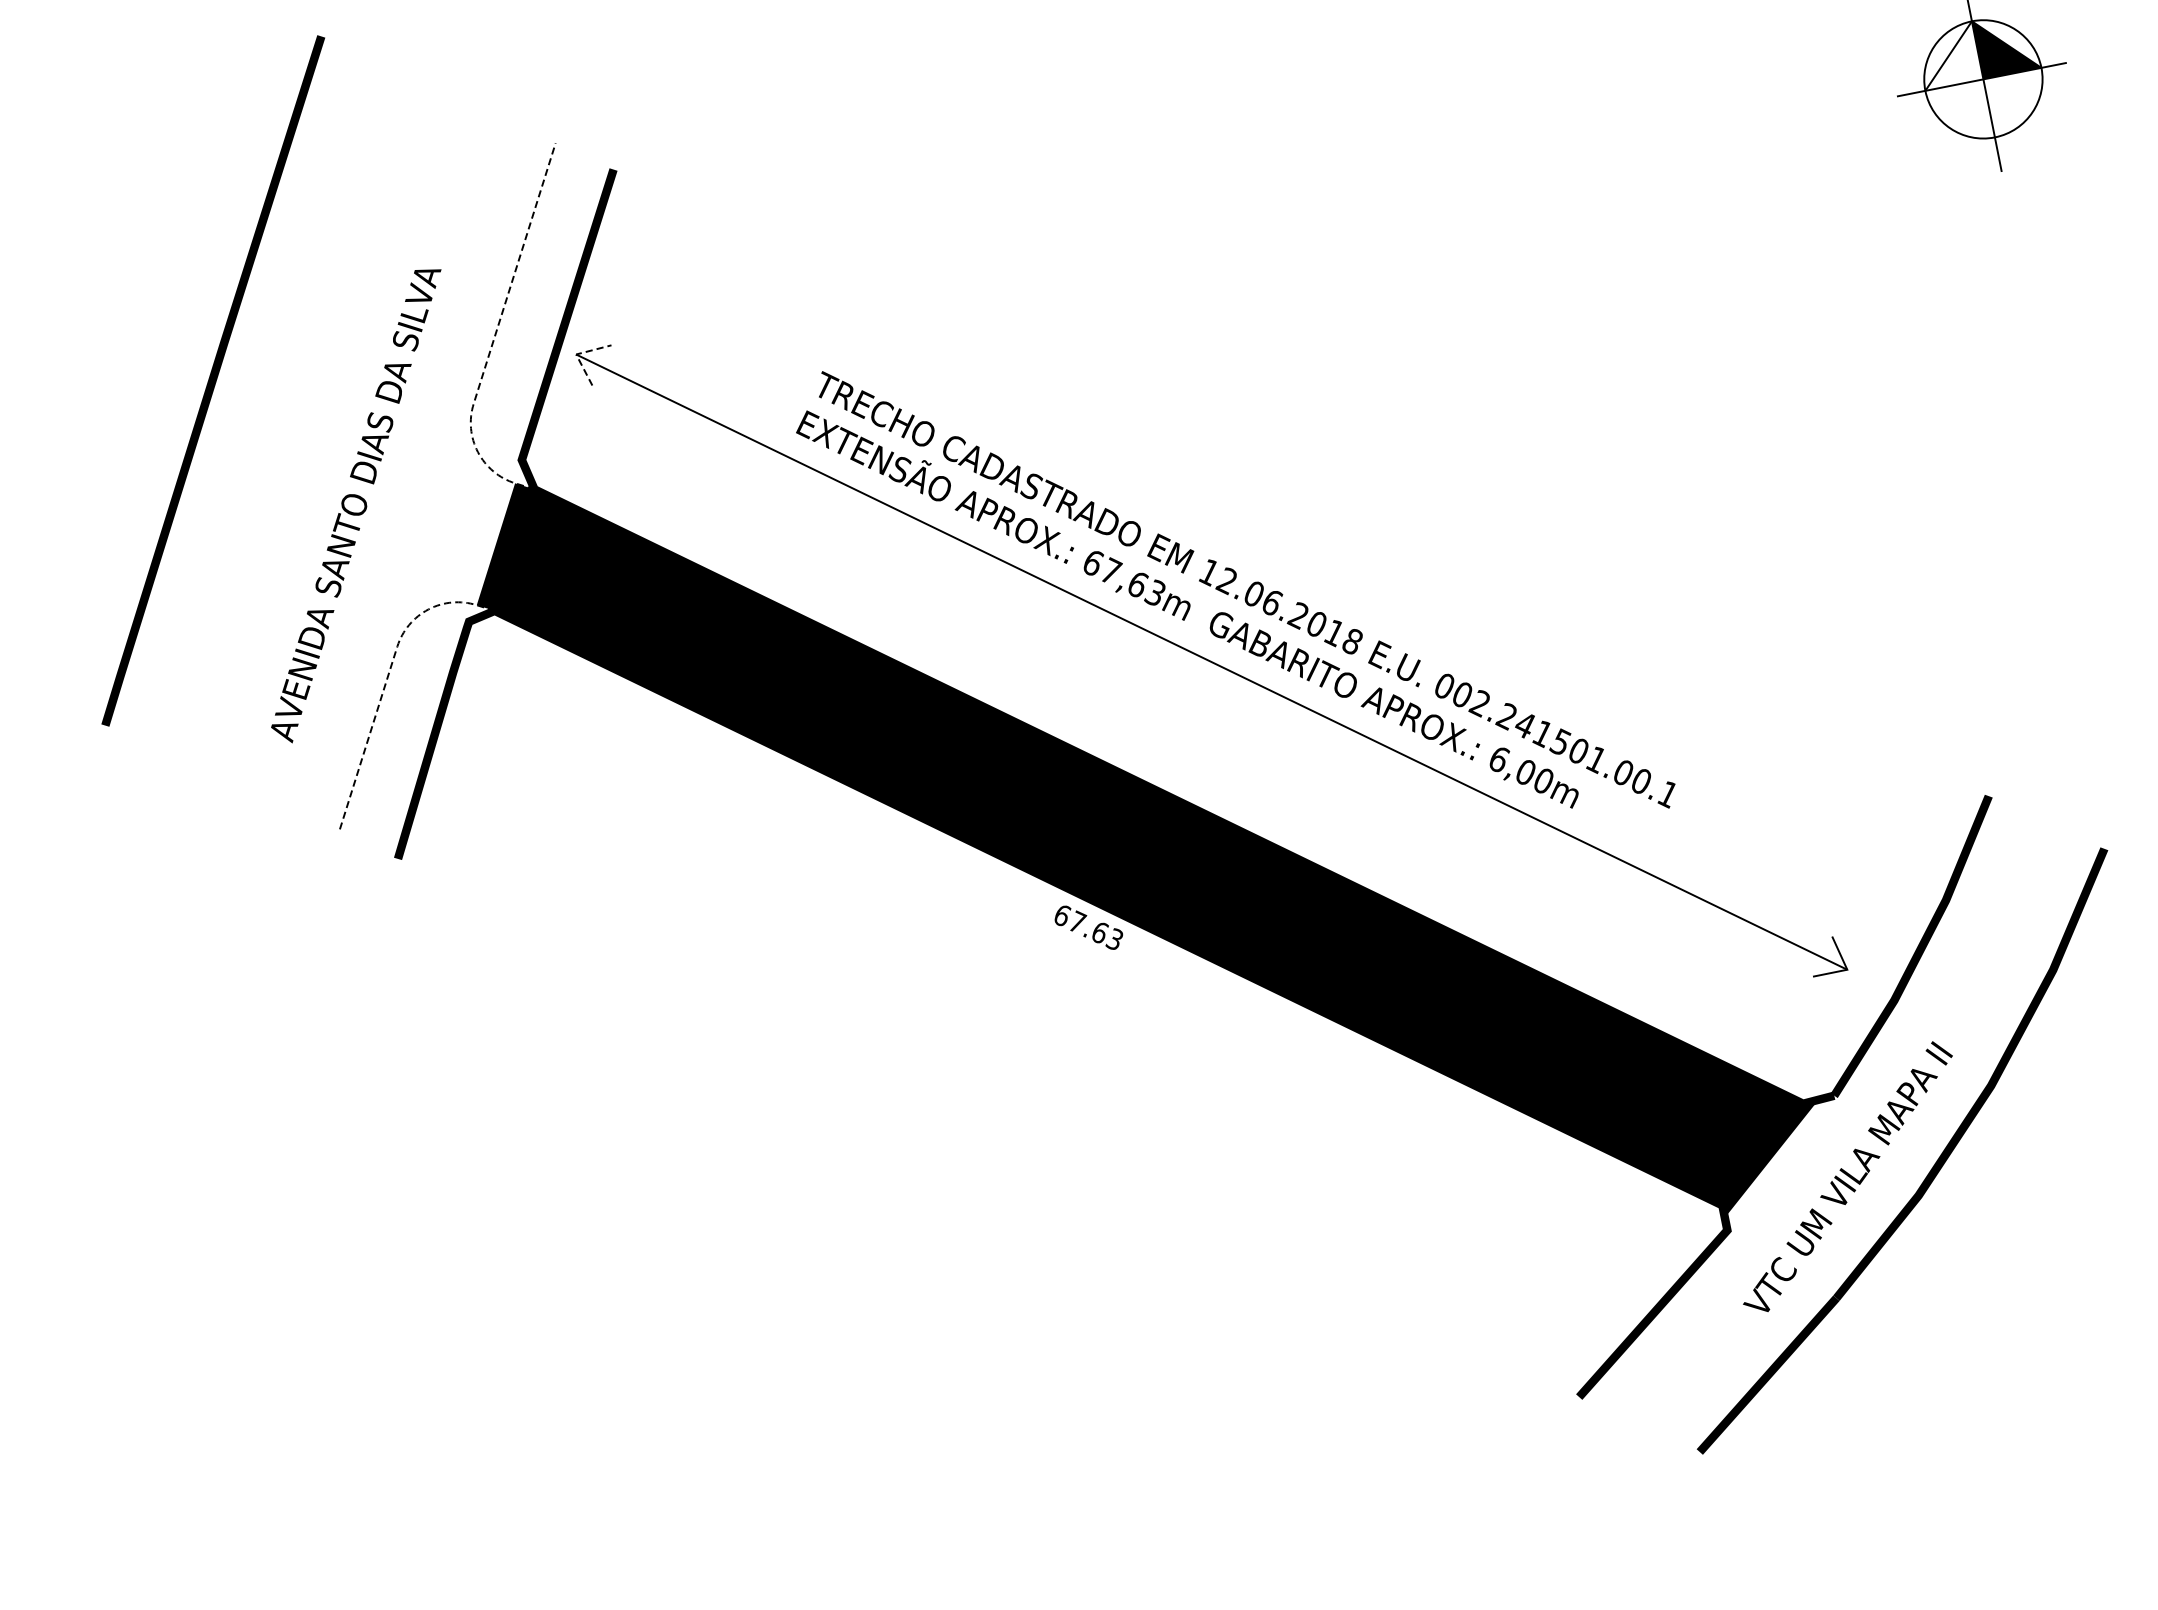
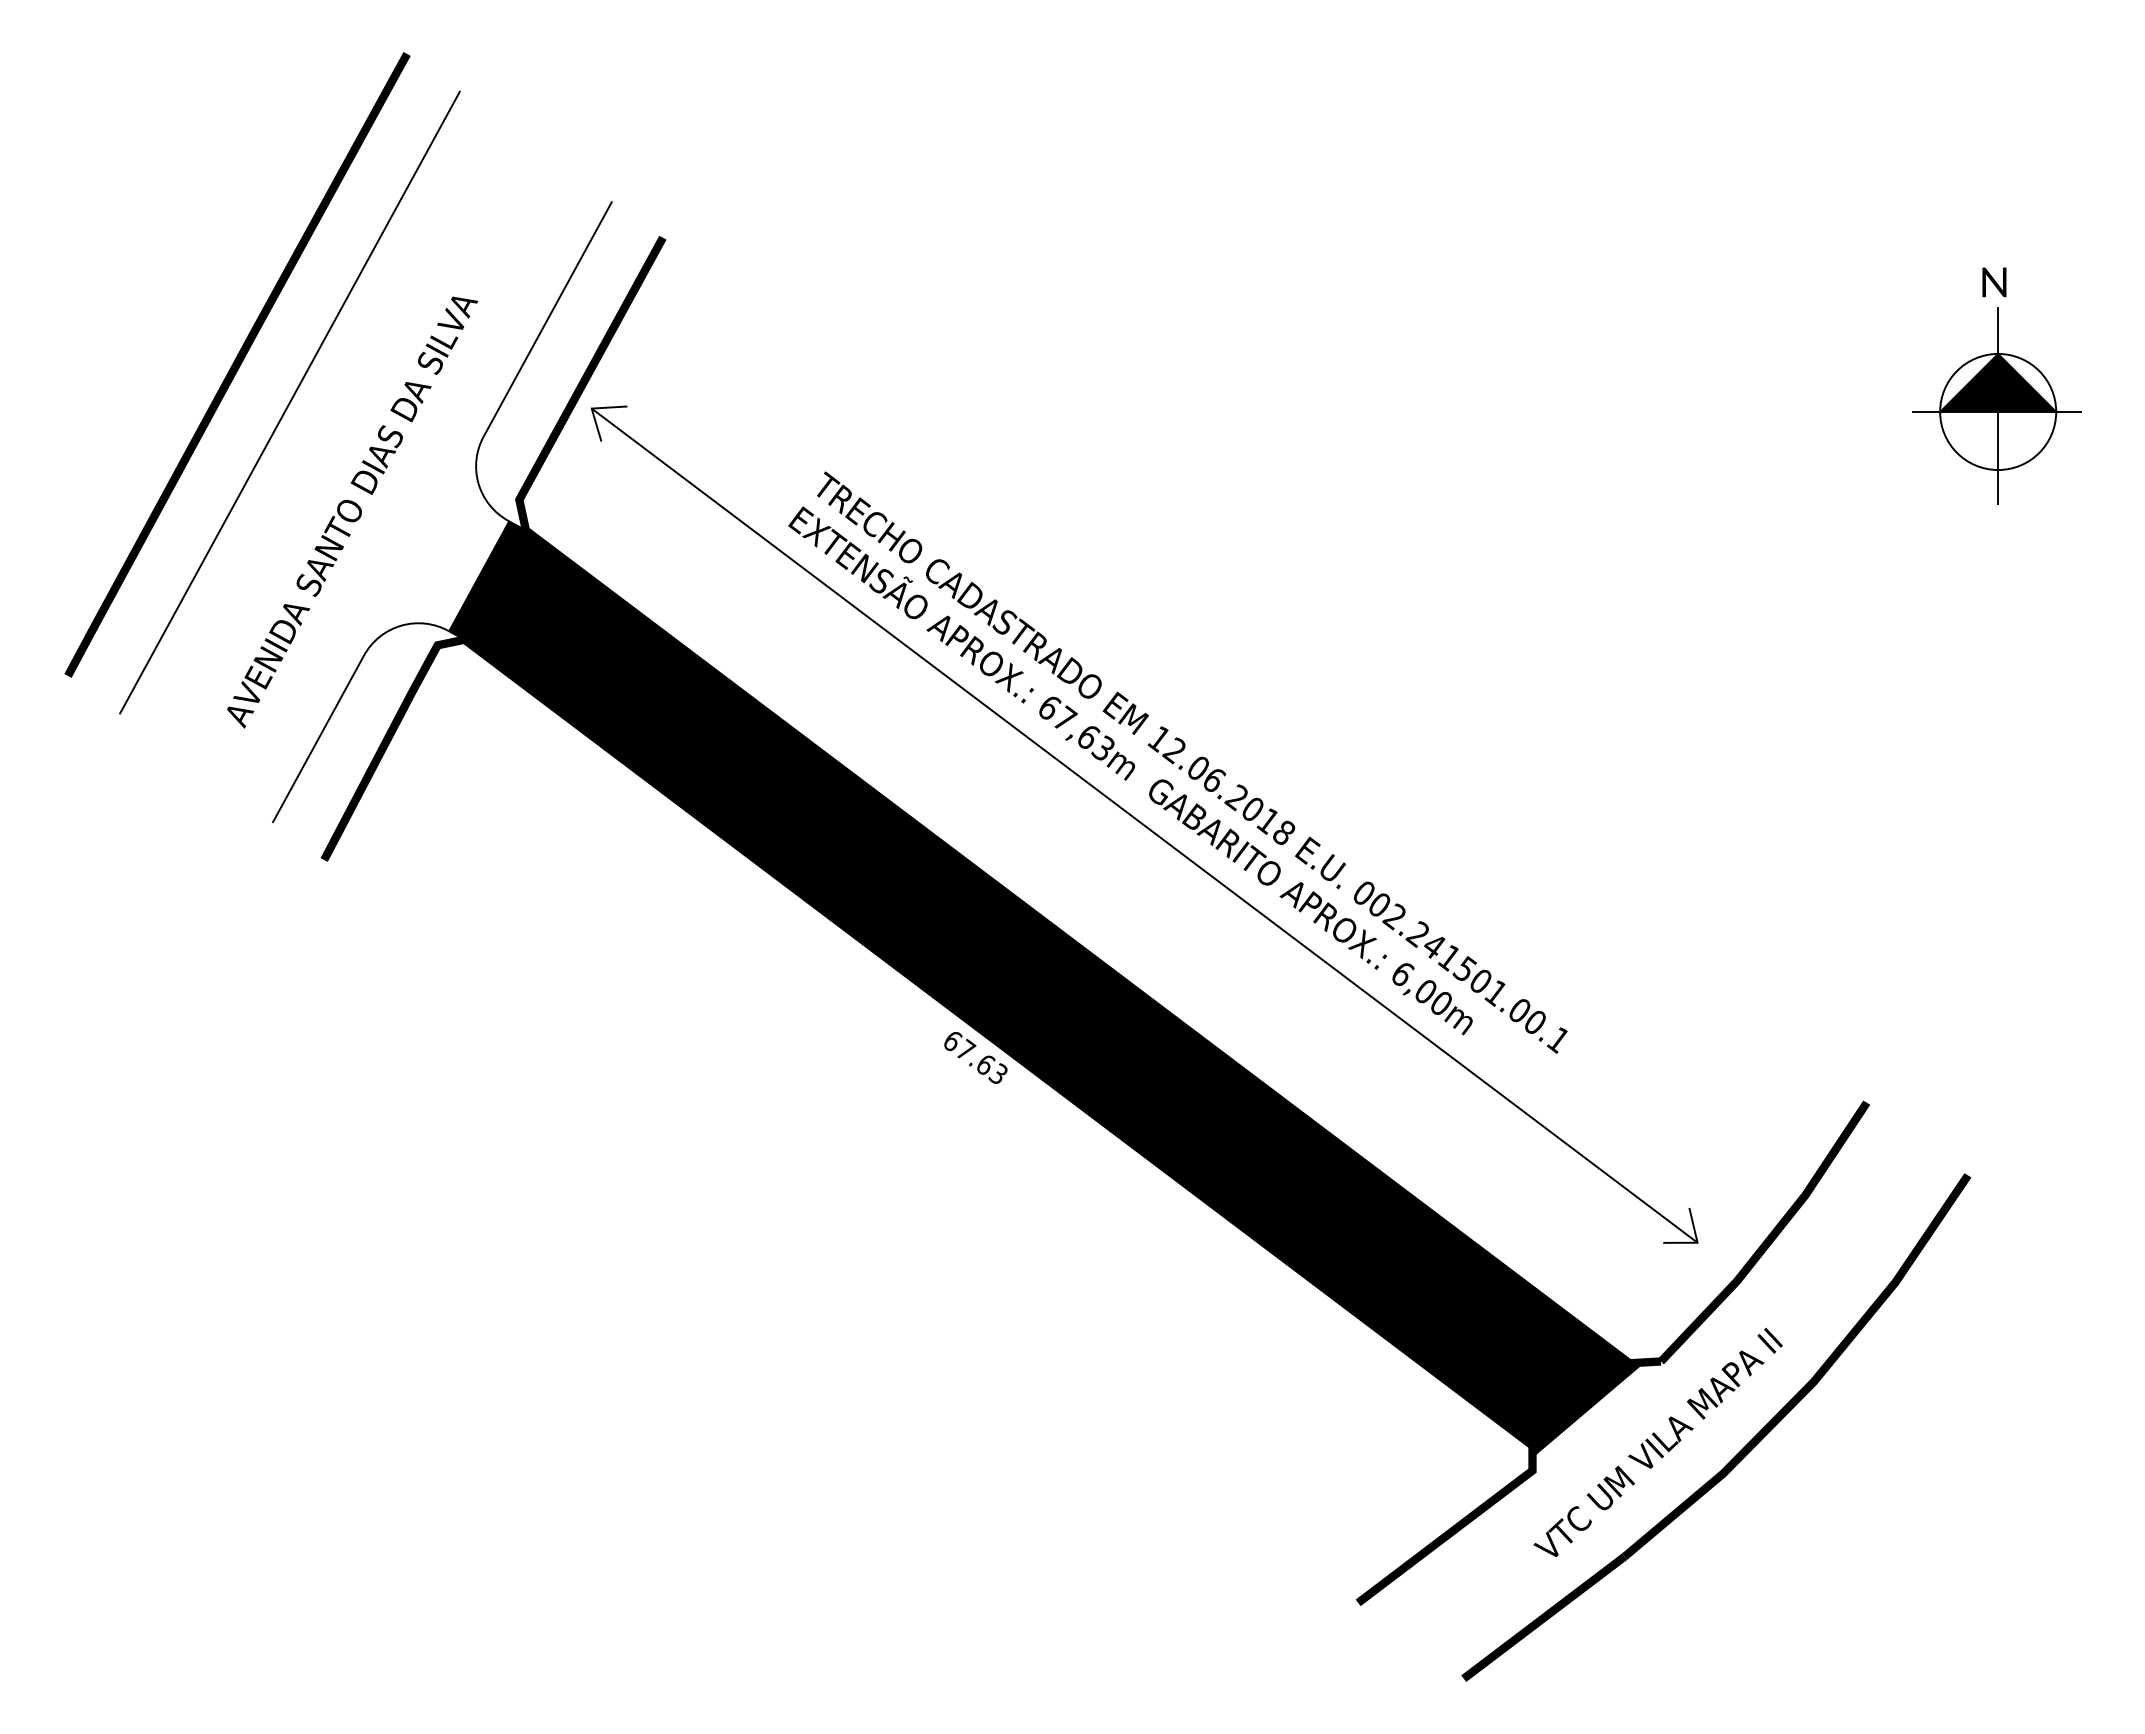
fill: (1948, 55) -> (1969, 382), added
line: (492, 346) -> (512, 384), dashed -> solid
line: (575, 354) -> (591, 408), dashed -> solid
line: (272, 408) -> (289, 402), added
line: (390, 667) -> (353, 674), dashed -> solid

